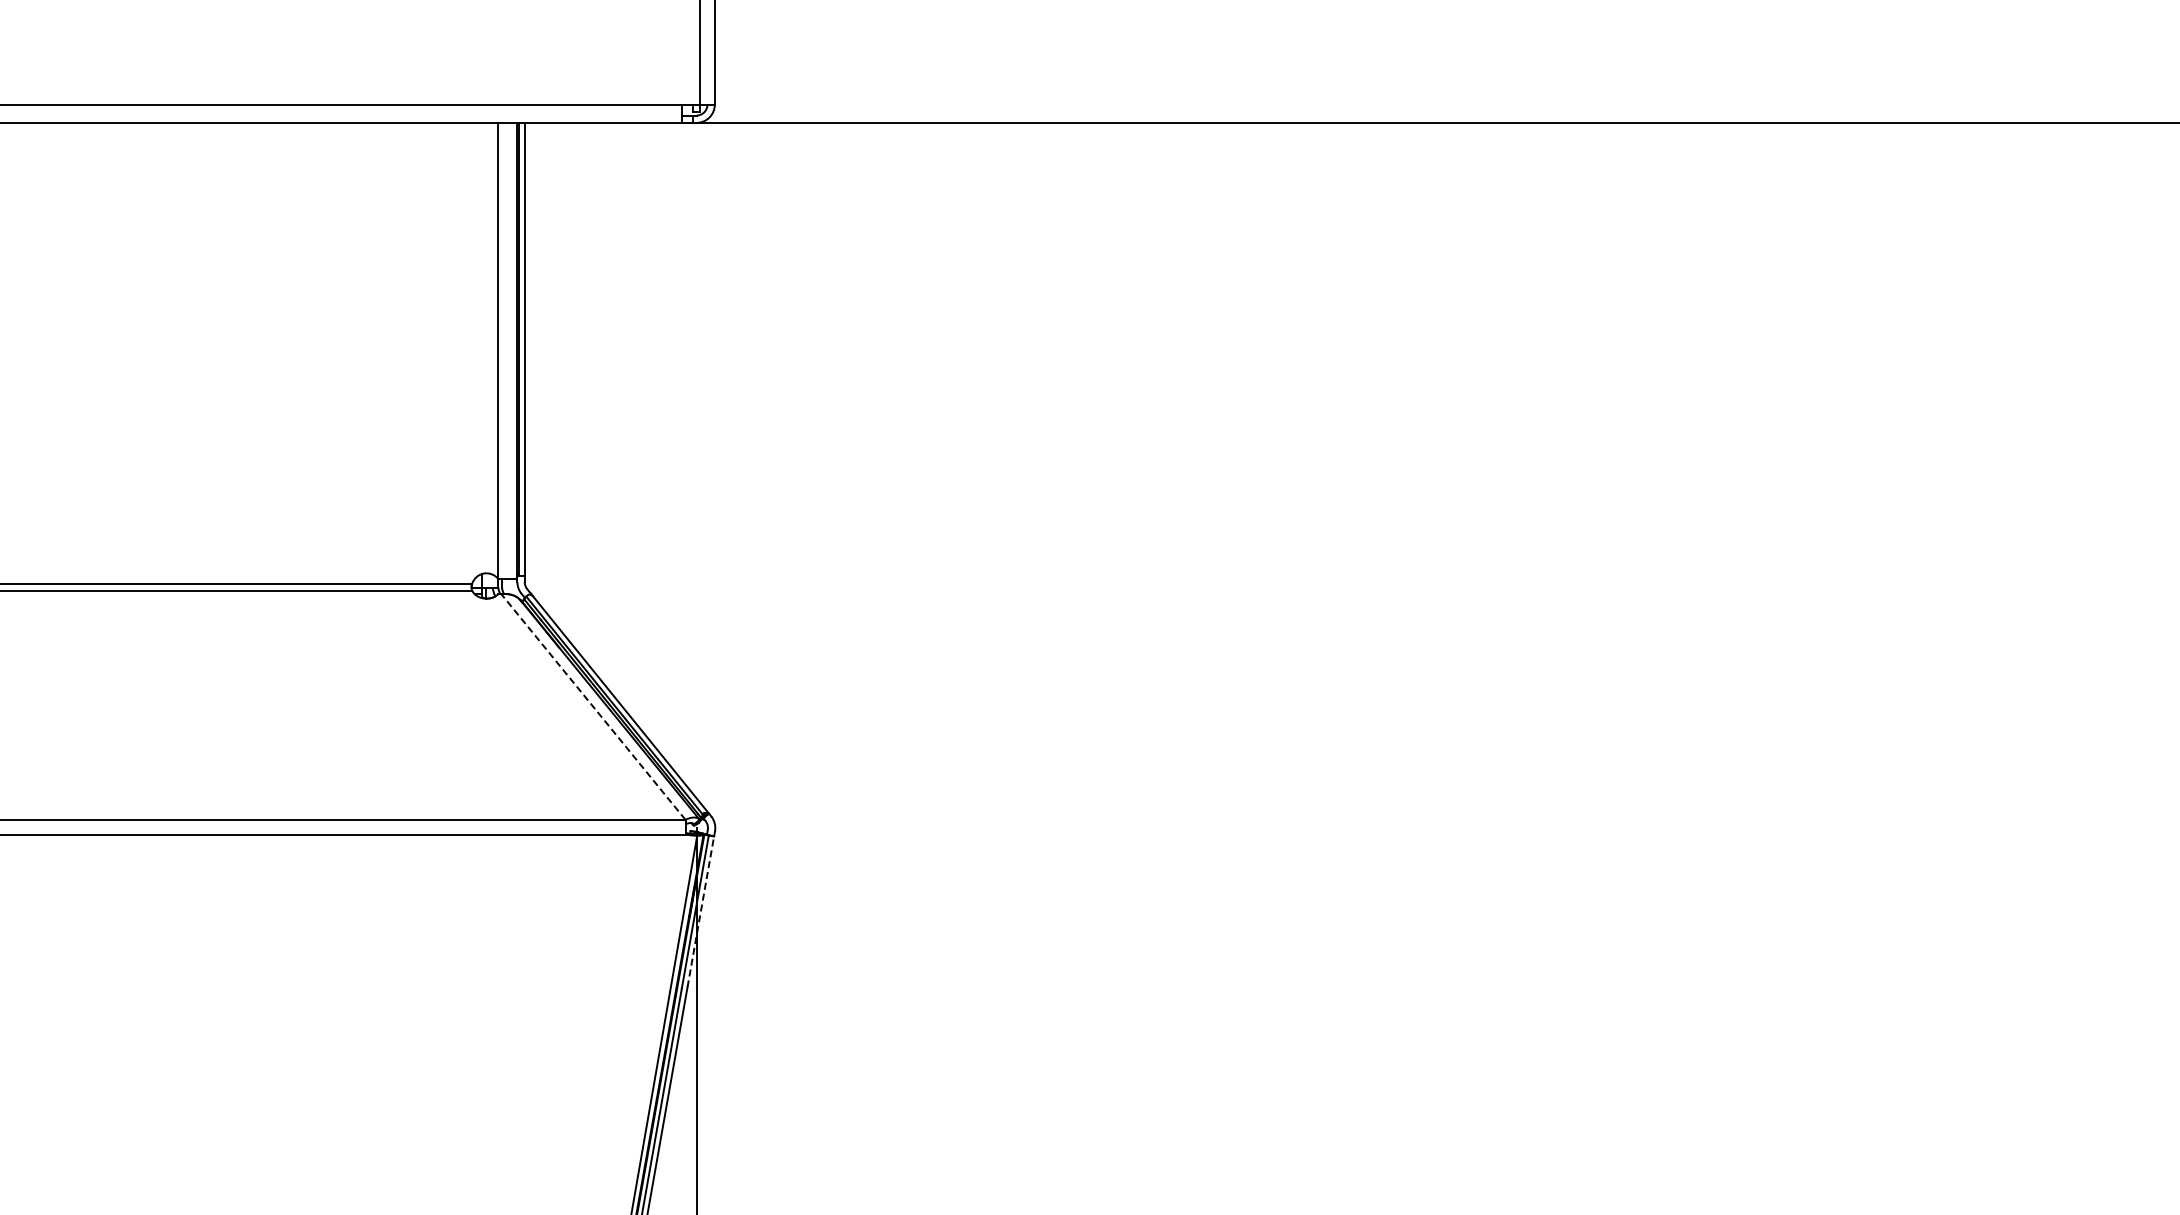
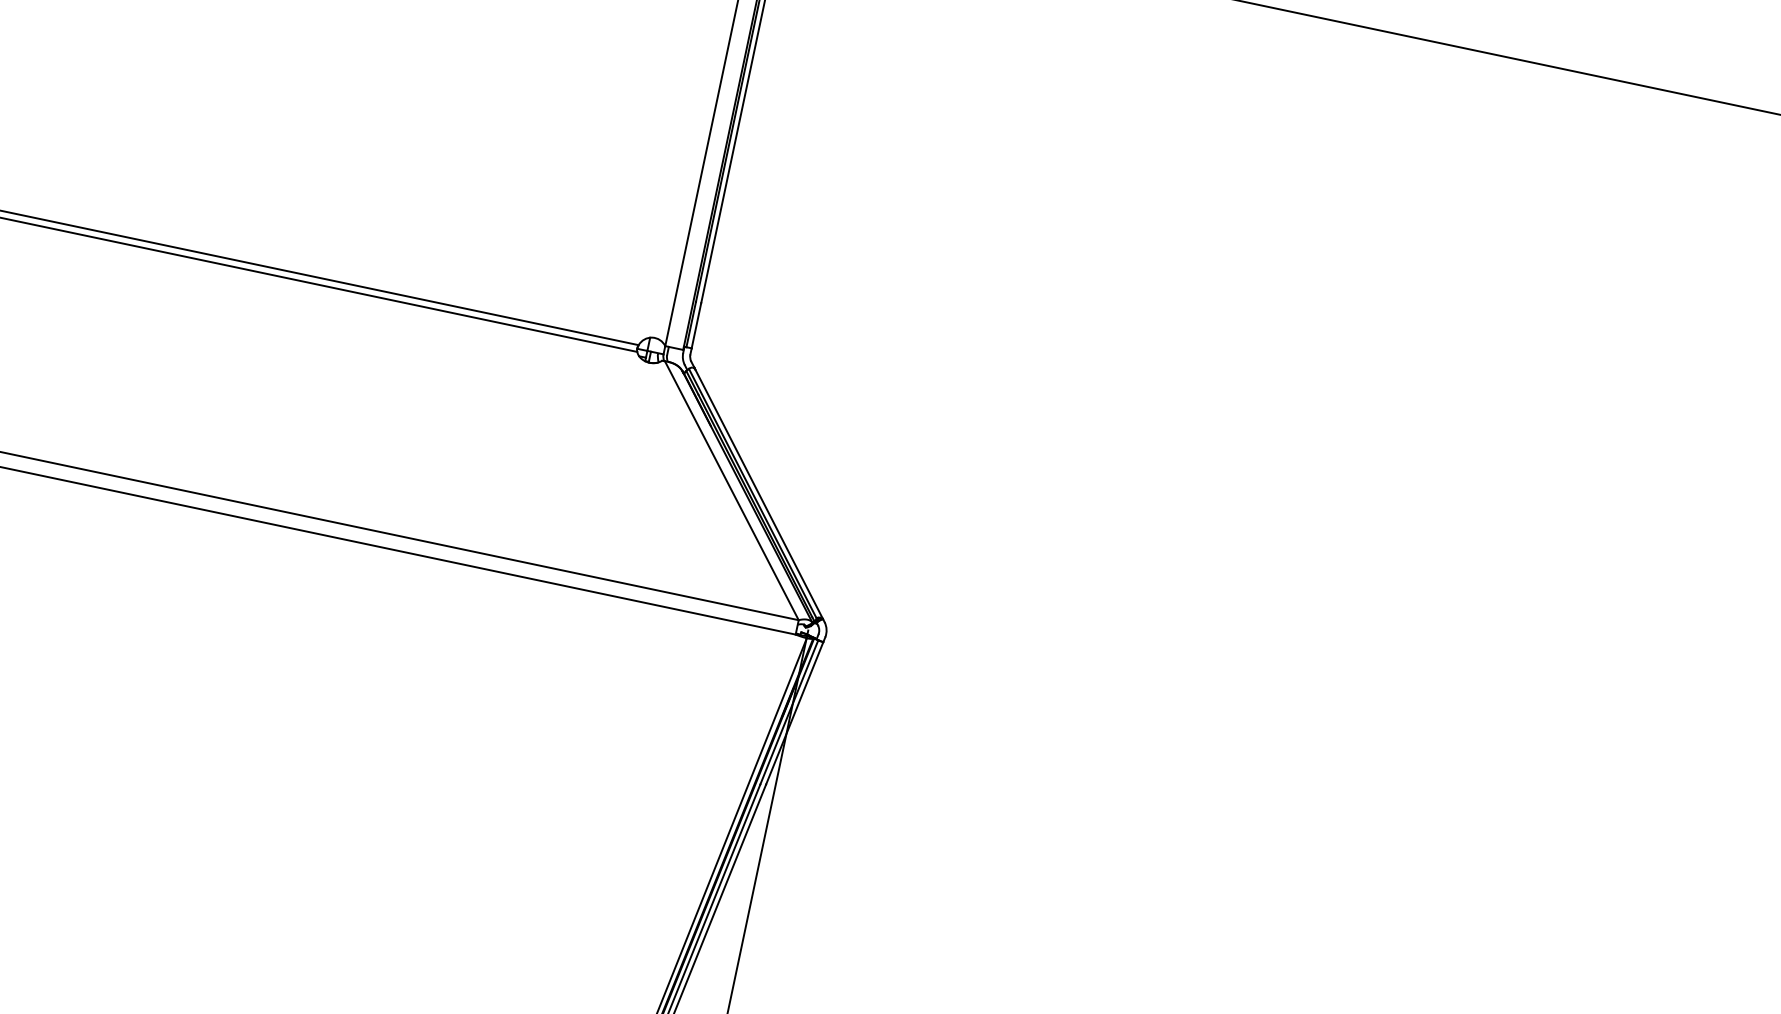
line: (593, 706) -> (732, 490), dashed -> solid
line: (700, 911) -> (794, 712), dashed -> solid

